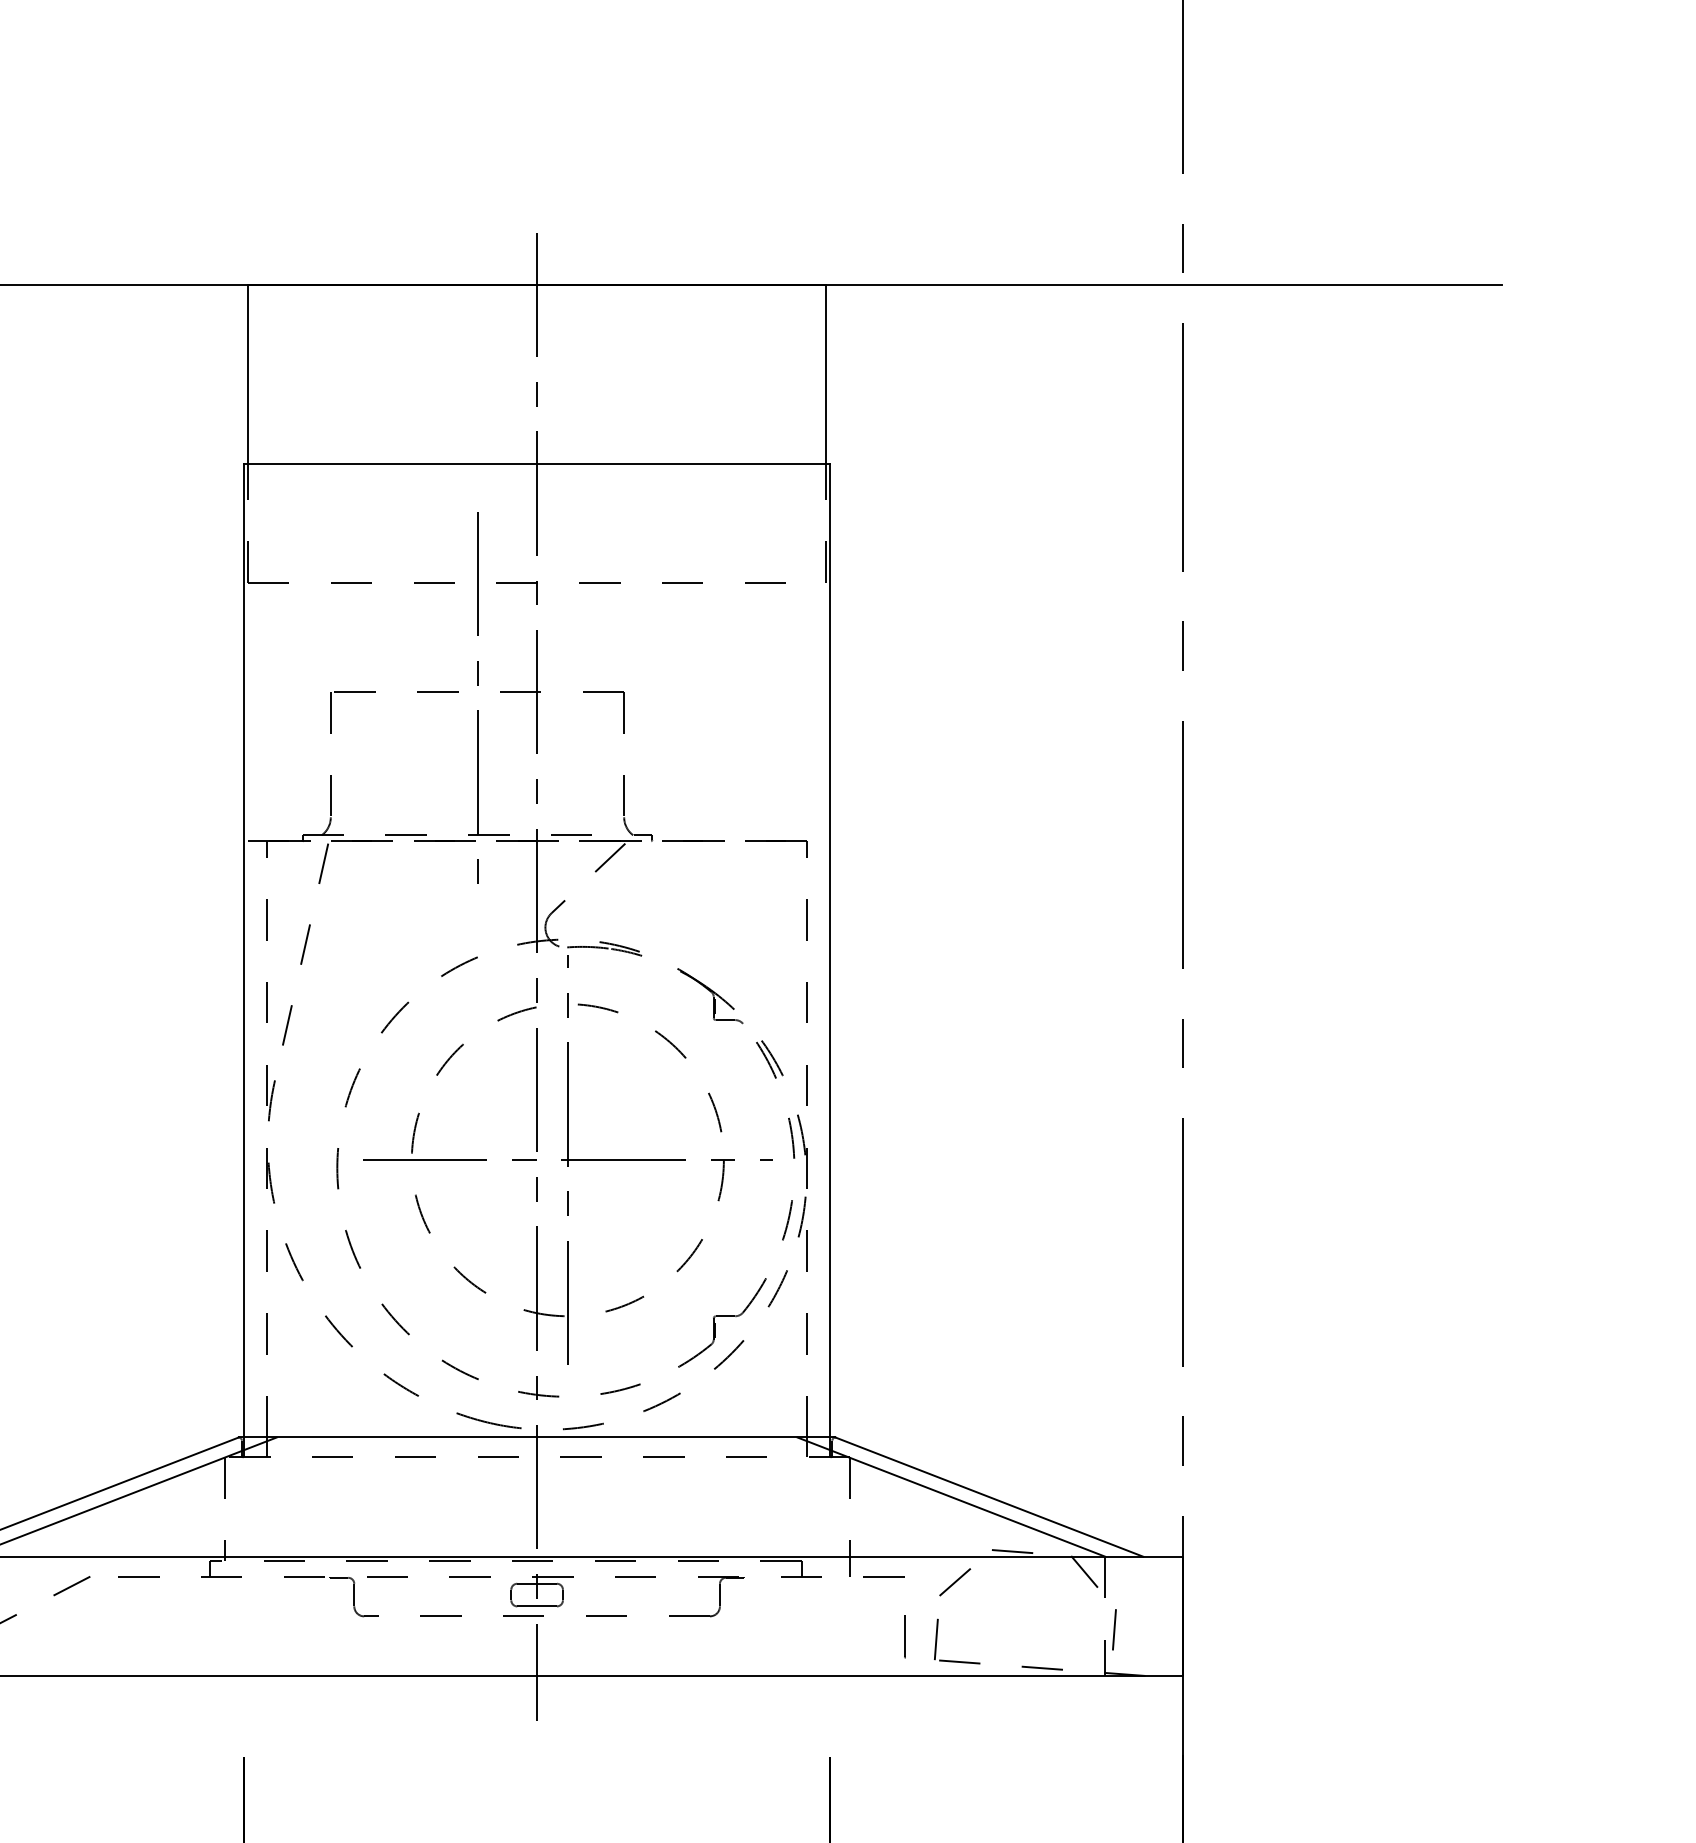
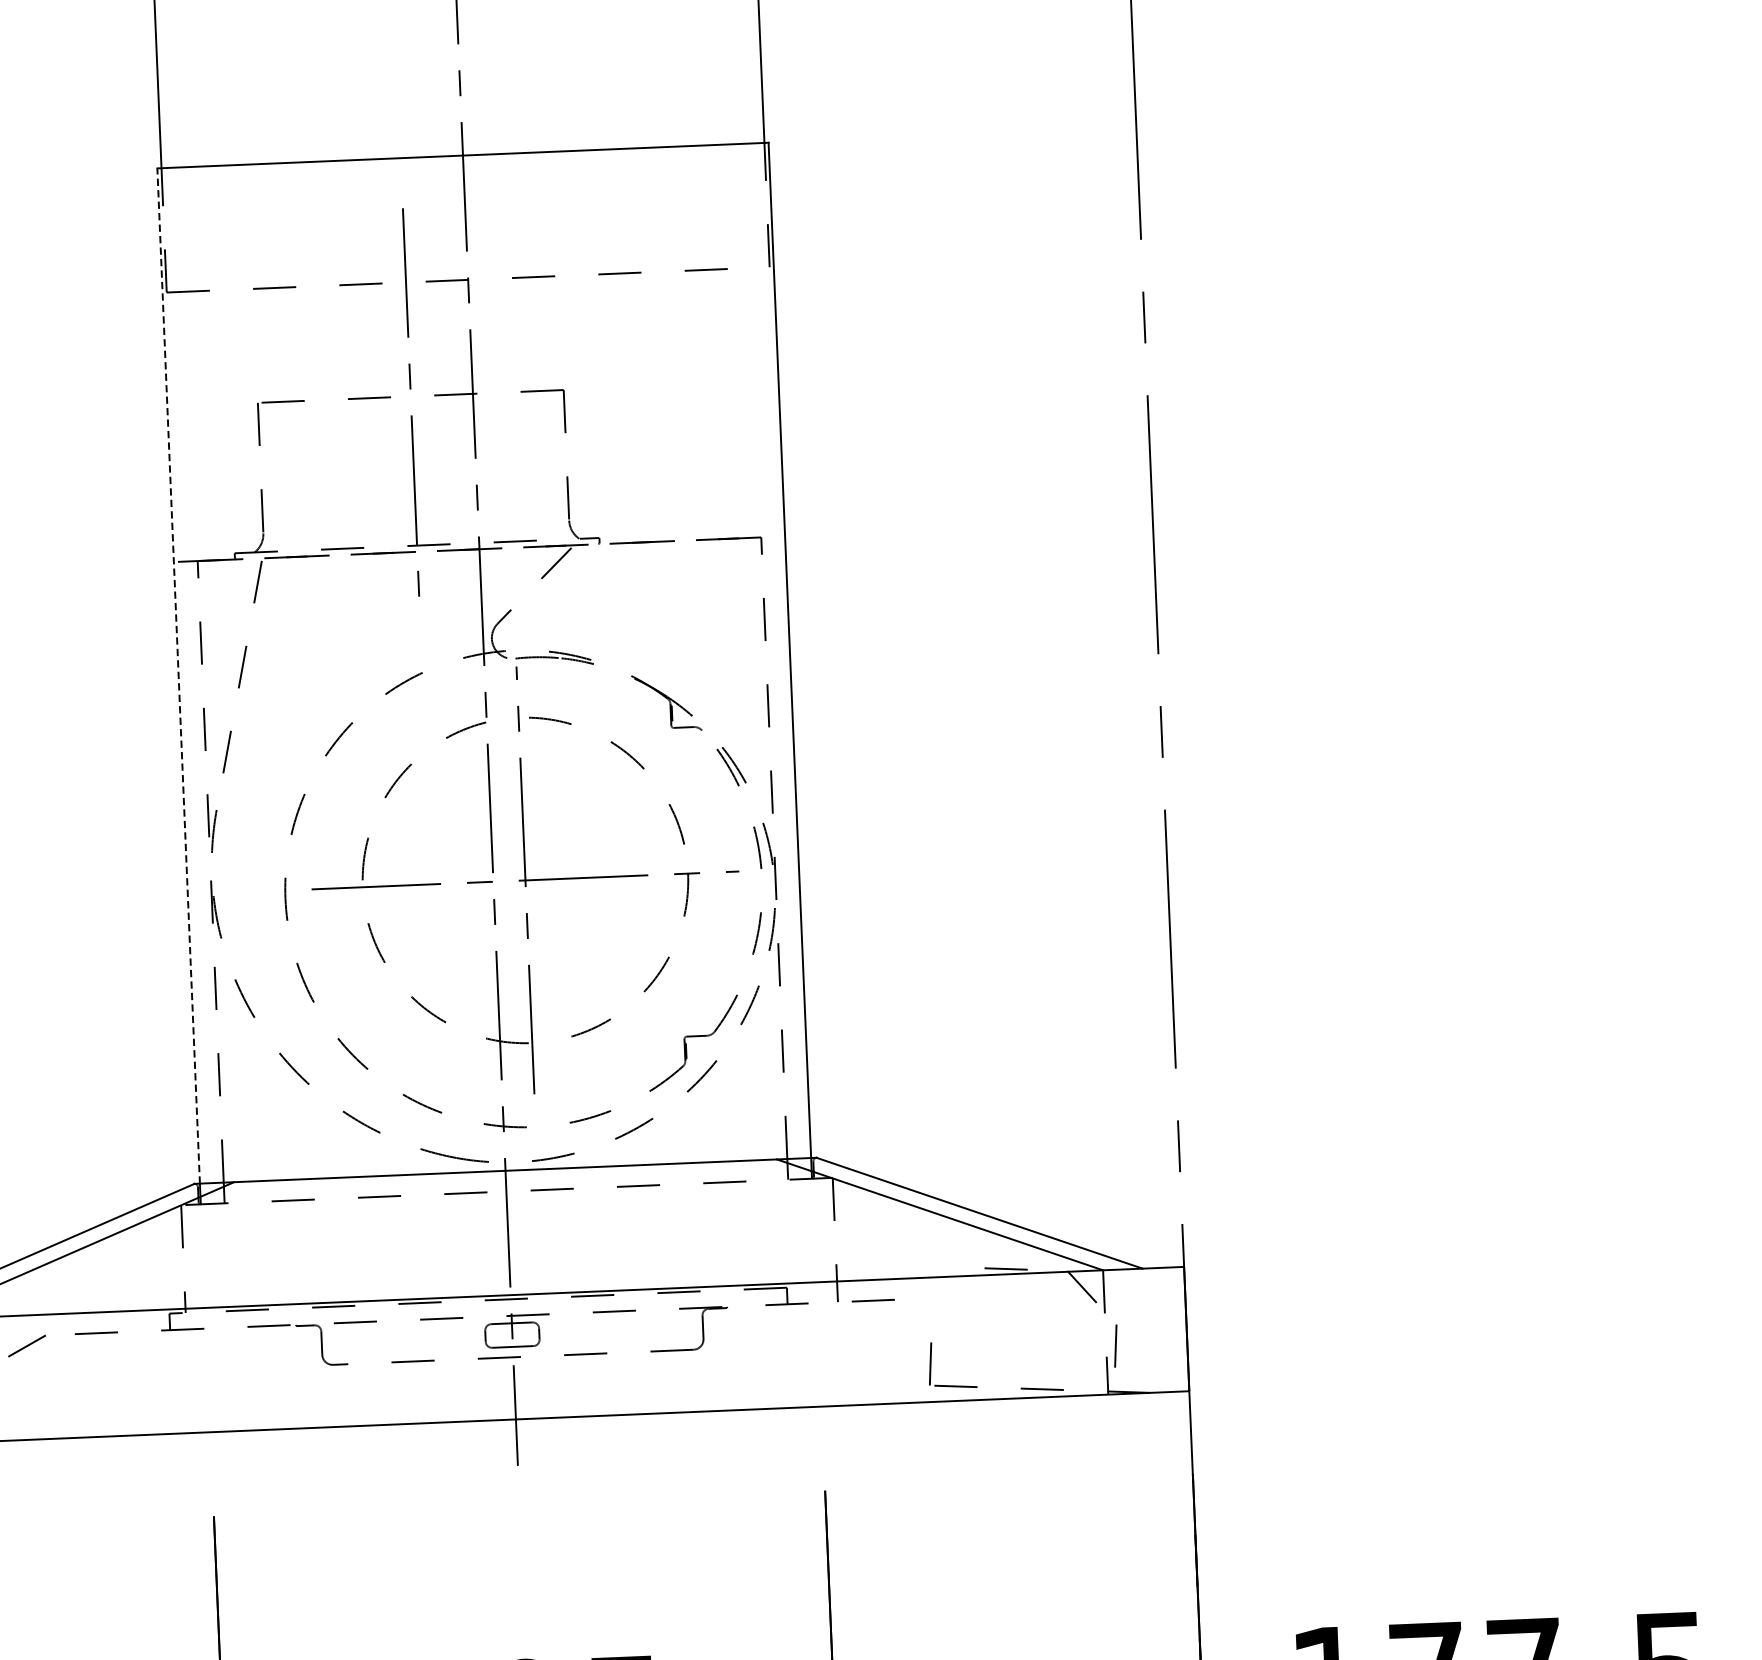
line: (243, 950) -> (178, 675), solid -> dashed
line: (955, 1582) -> (948, 1303), removed
line: (904, 1636) -> (897, 1362), removed

